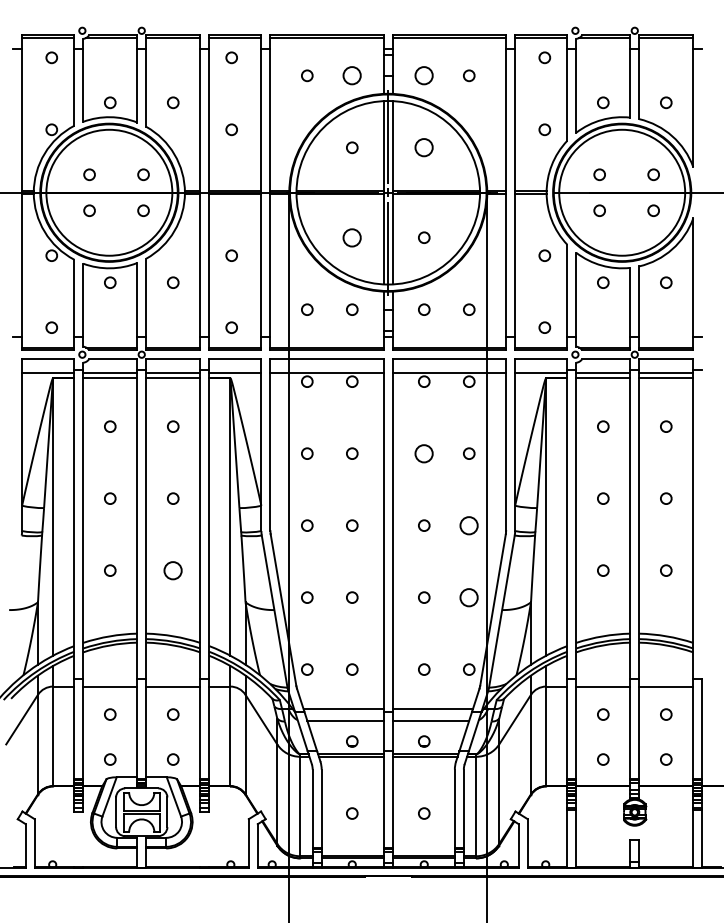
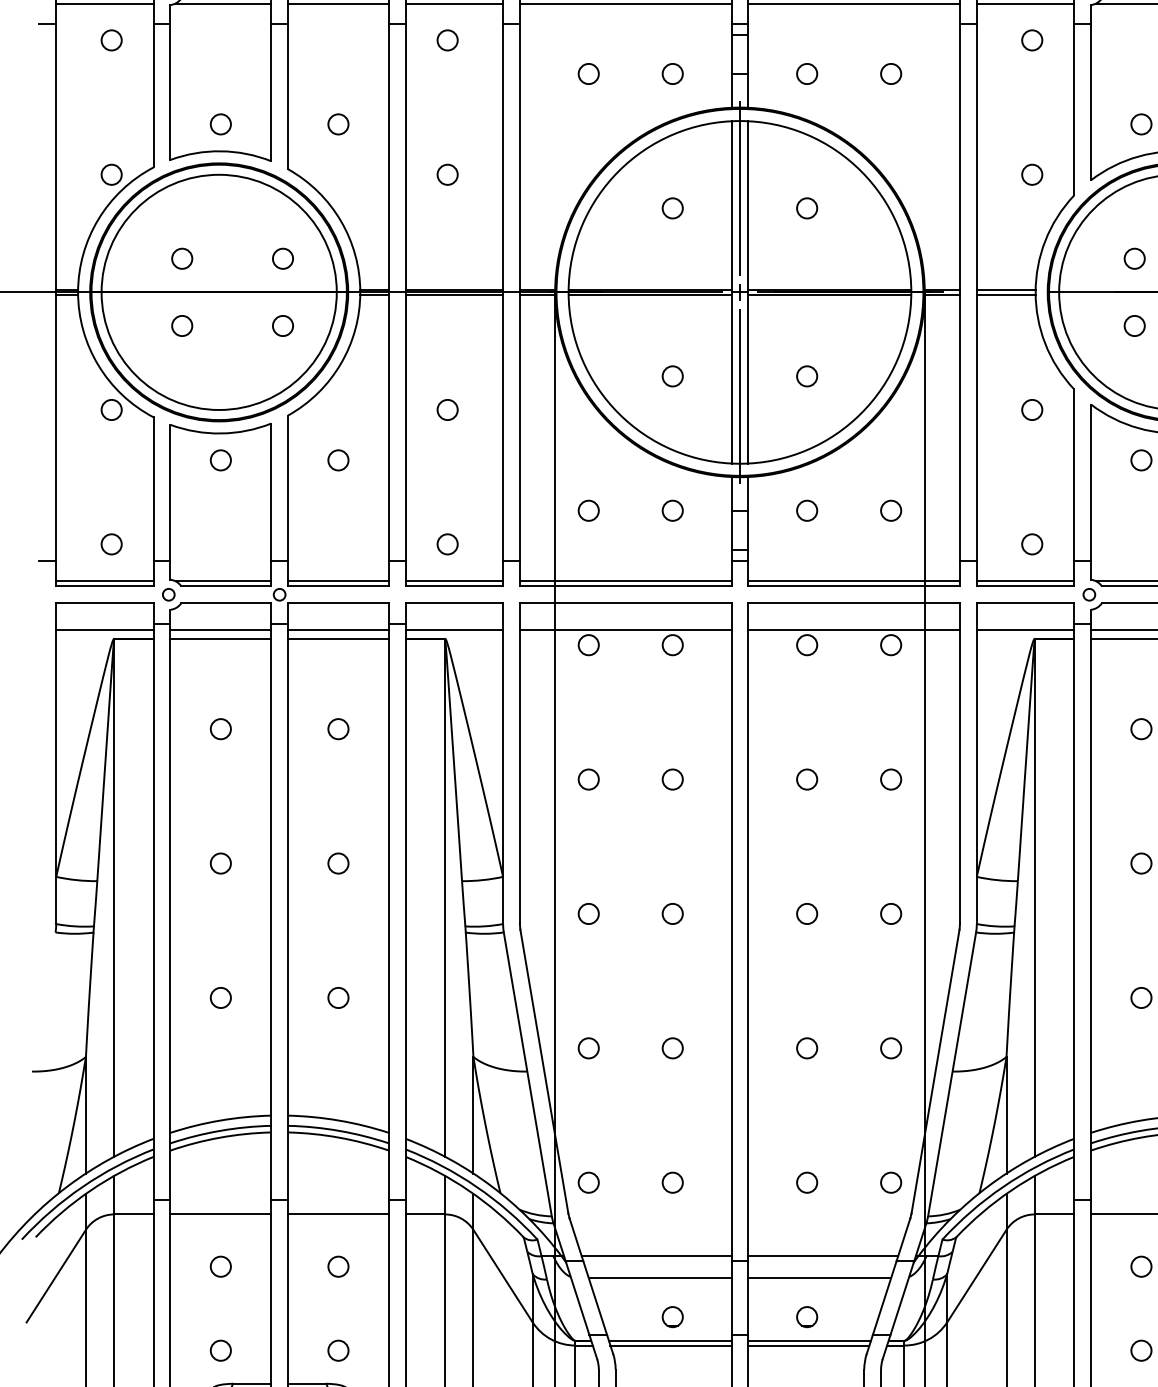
circle: (352, 75) -> (673, 73), size x0.62
circle: (424, 75) -> (807, 73), size x0.62
circle: (424, 147) -> (807, 207), size x0.62
circle: (352, 237) -> (673, 375), size x0.62
circle: (424, 453) -> (807, 779), size x0.62
circle: (469, 525) -> (891, 913), size x0.62
circle: (173, 570) -> (338, 997), size x0.62
circle: (469, 597) -> (891, 1048), size x0.62

